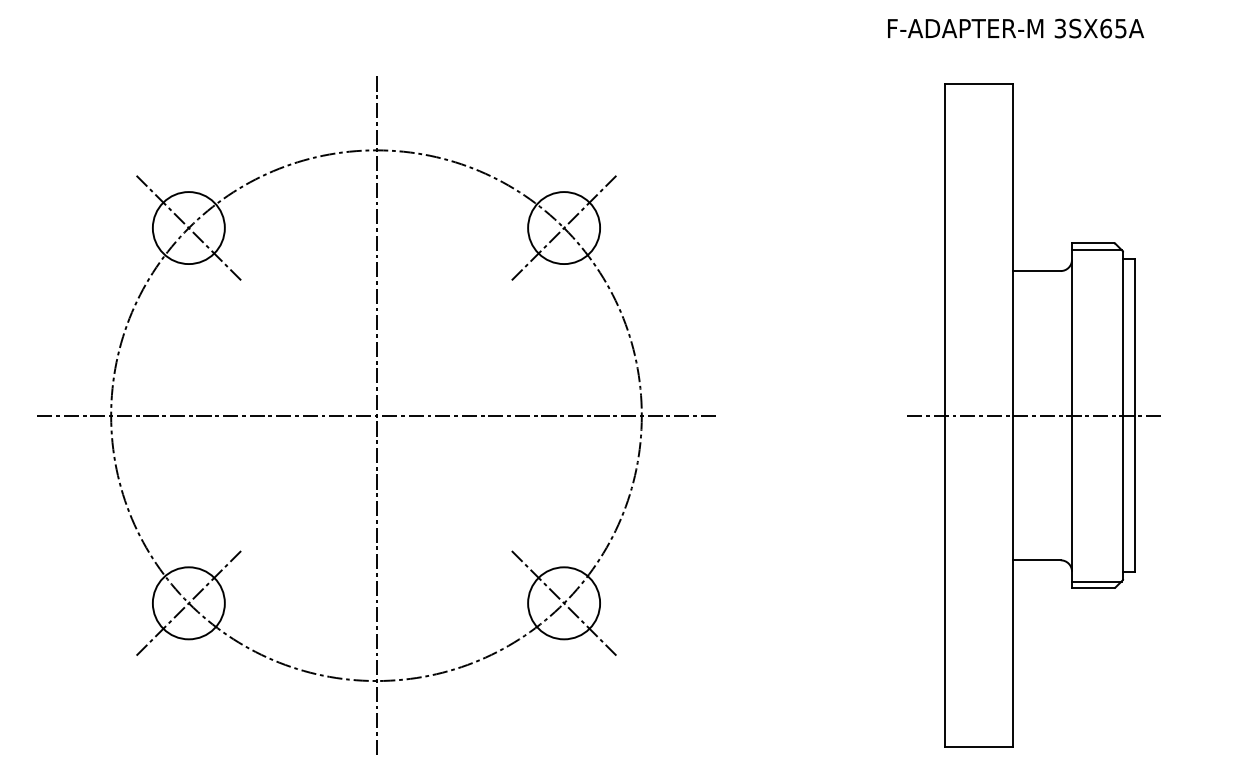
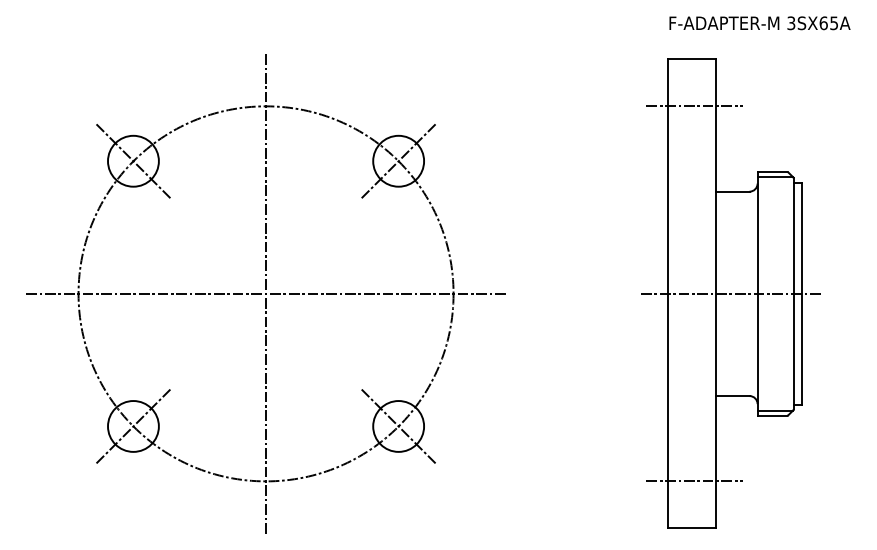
text: (1015, 28) -> (759, 23), moved
line: (982, 150) -> (694, 106), added
line: (982, 681) -> (694, 481), added

